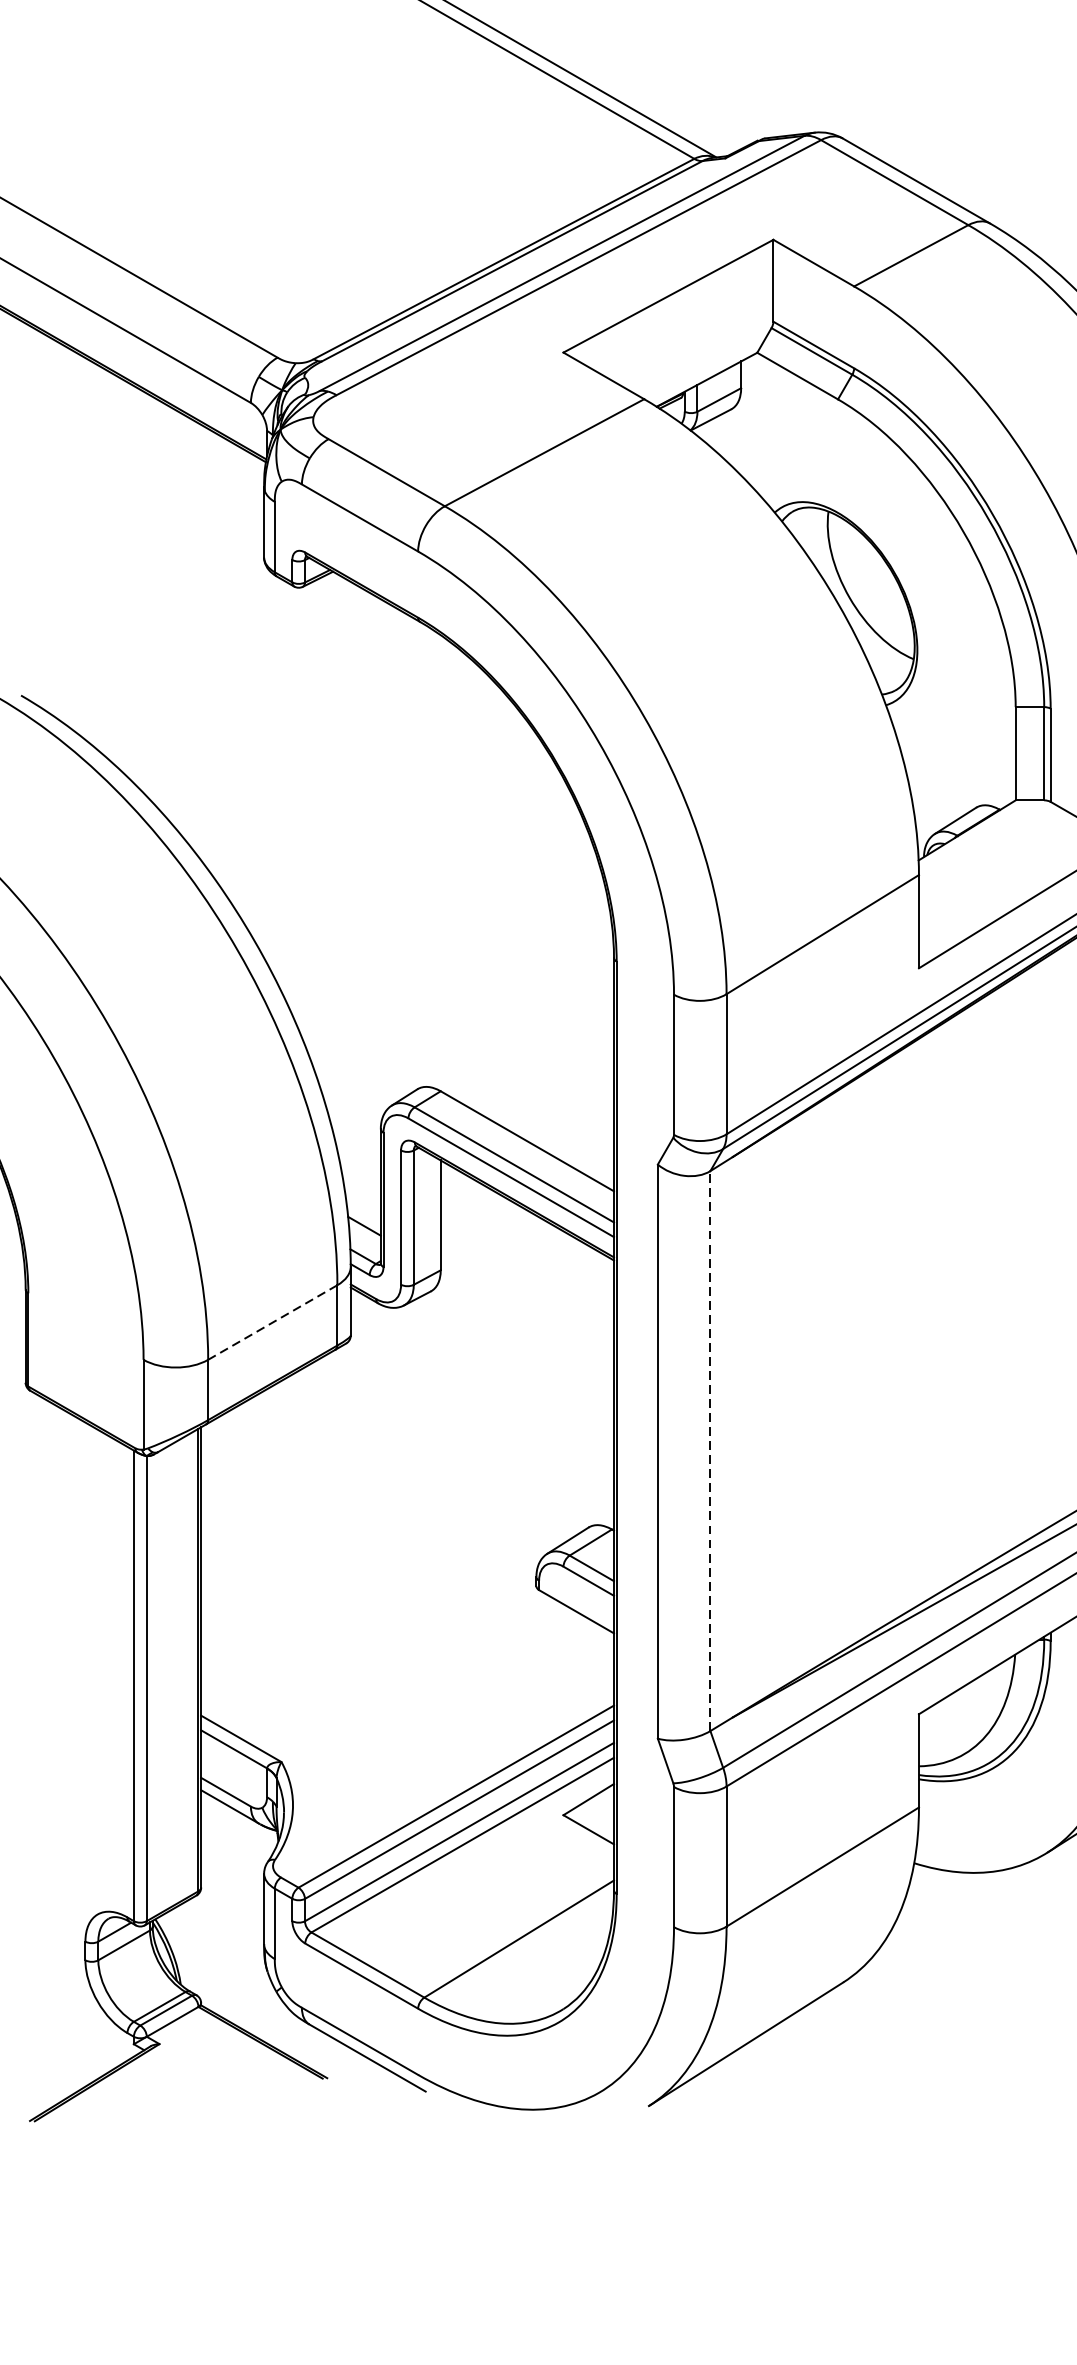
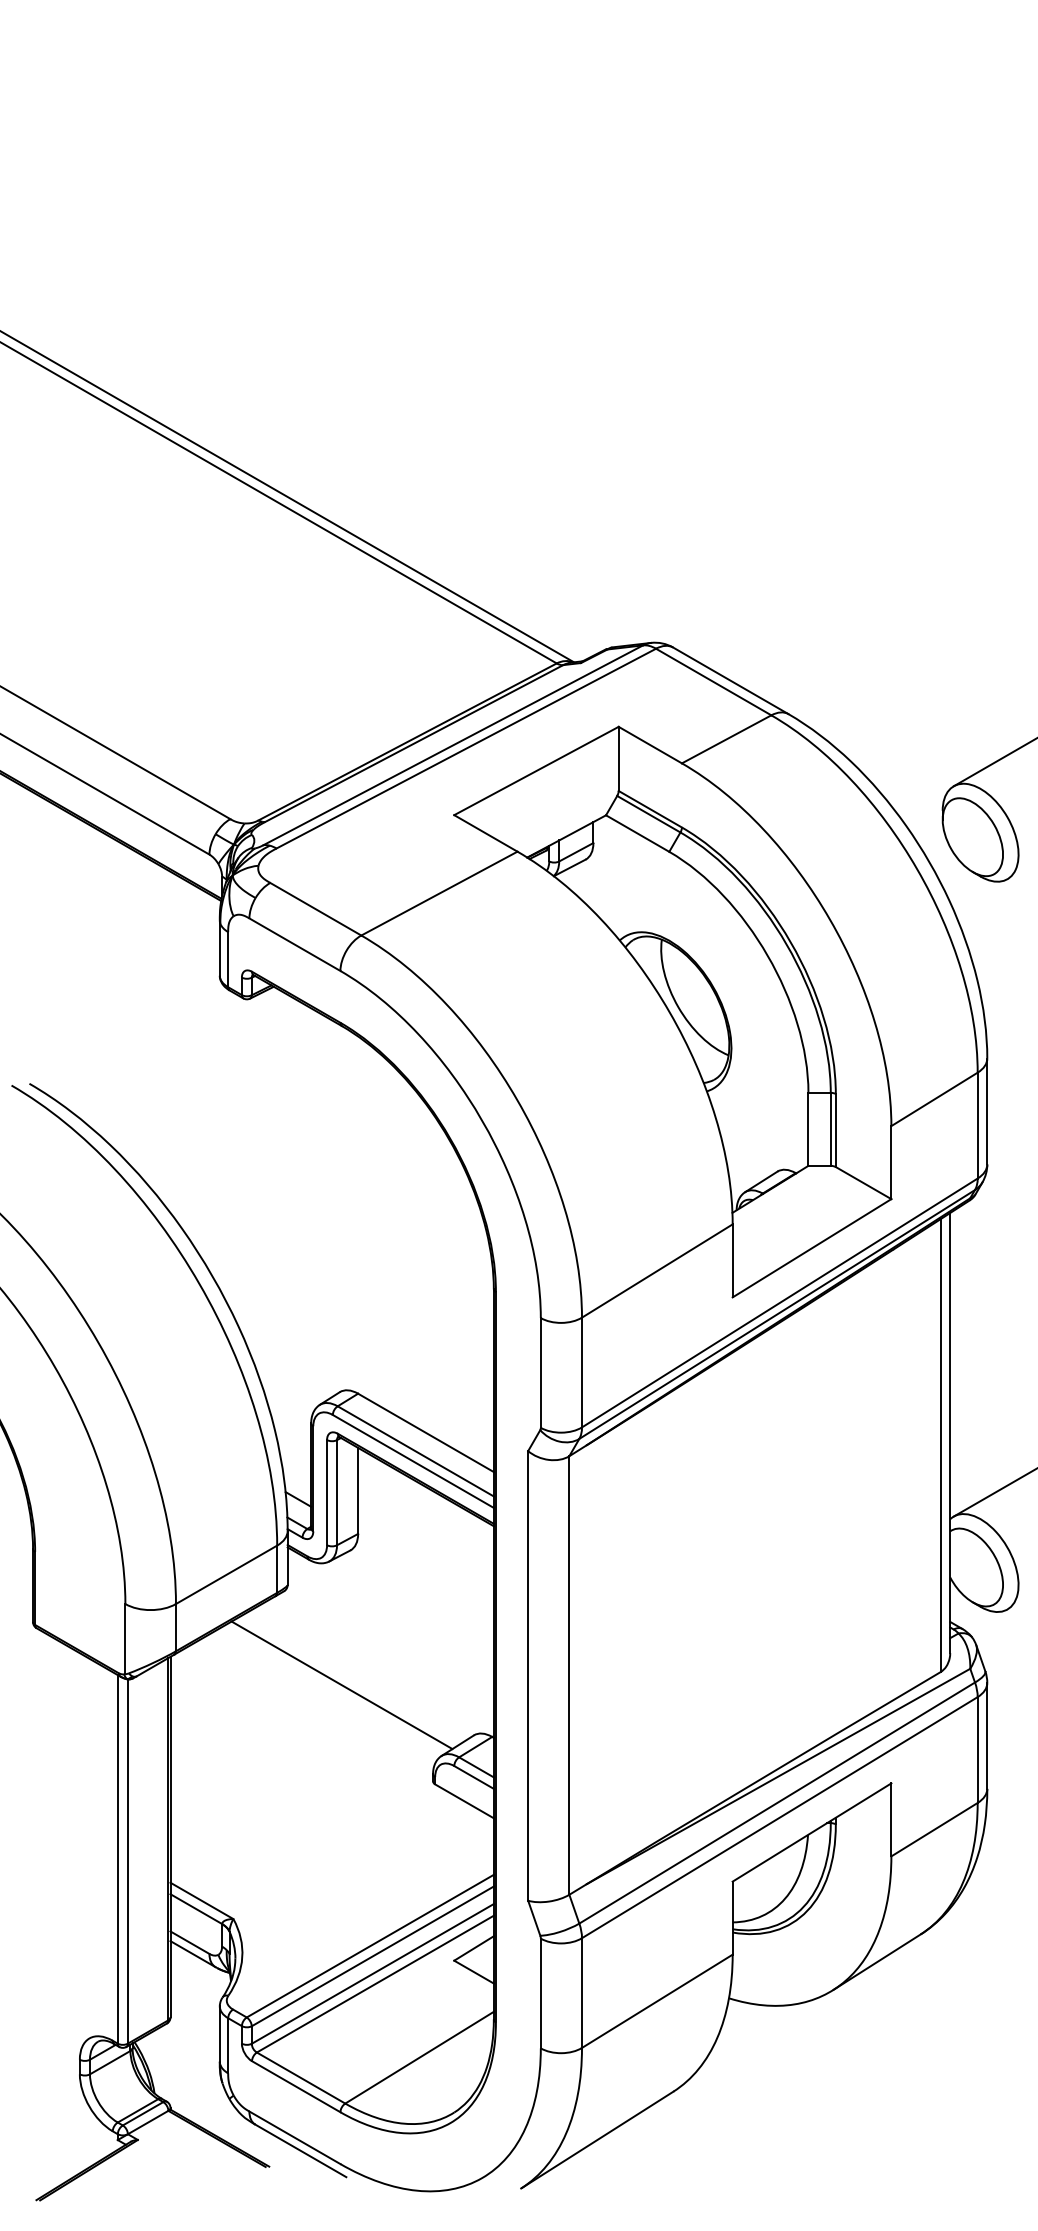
line: (272, 1323) -> (226, 1575), dashed -> solid
line: (710, 1451) -> (569, 1675), dashed -> solid
line: (419, 1463) -> (341, 1685), added

